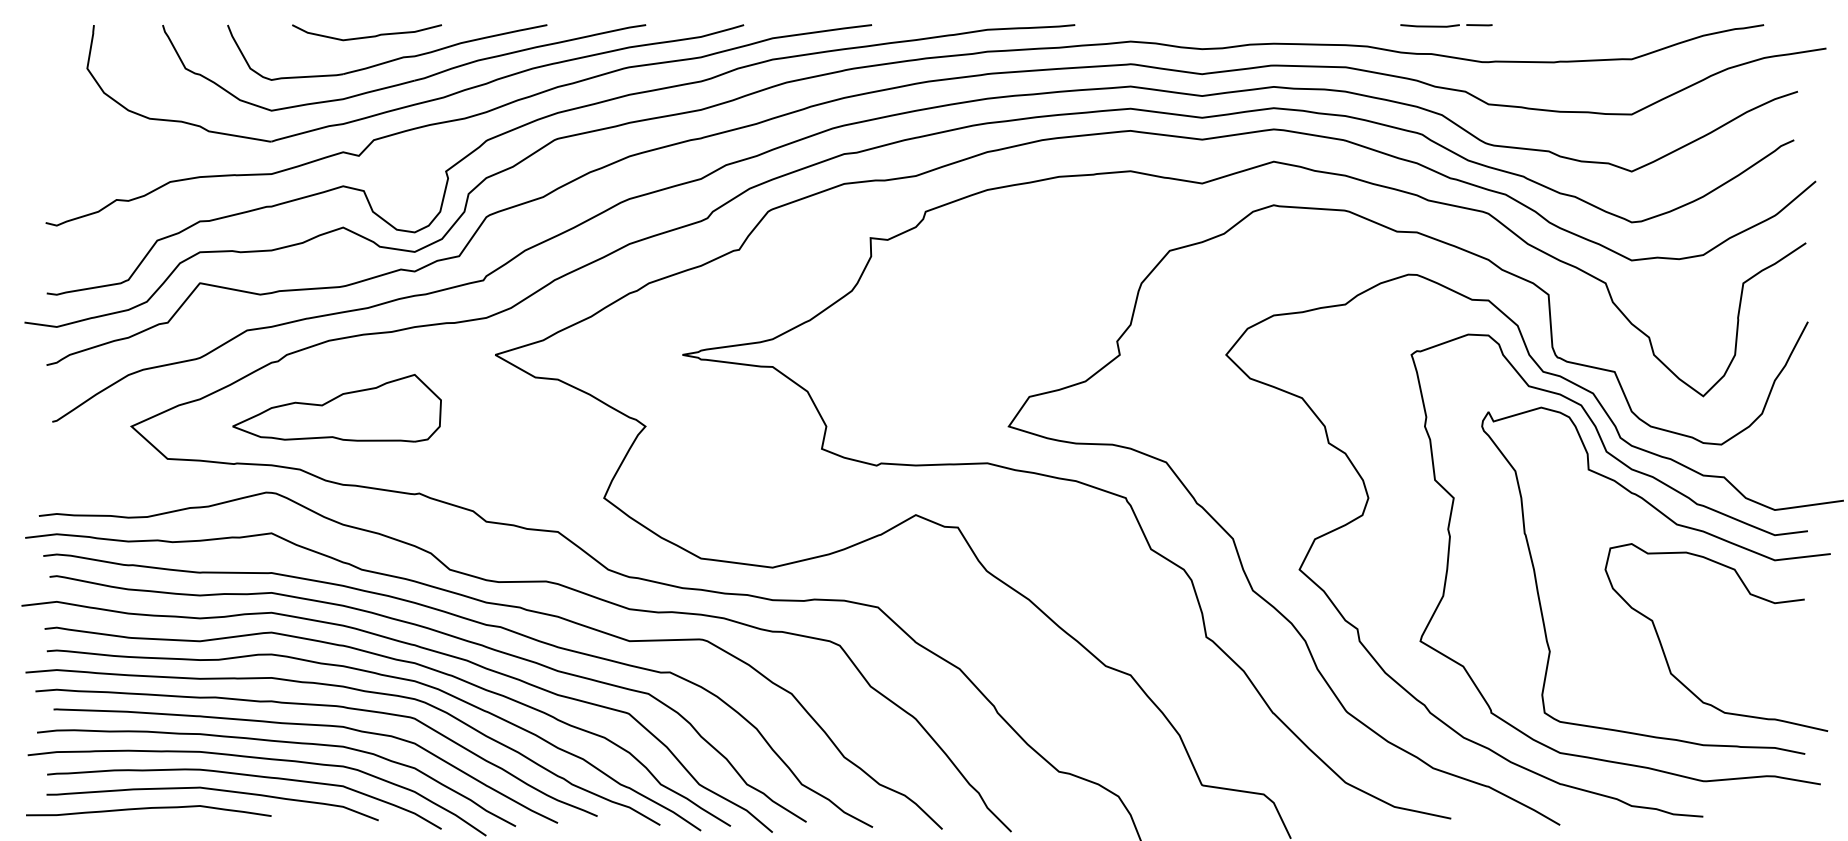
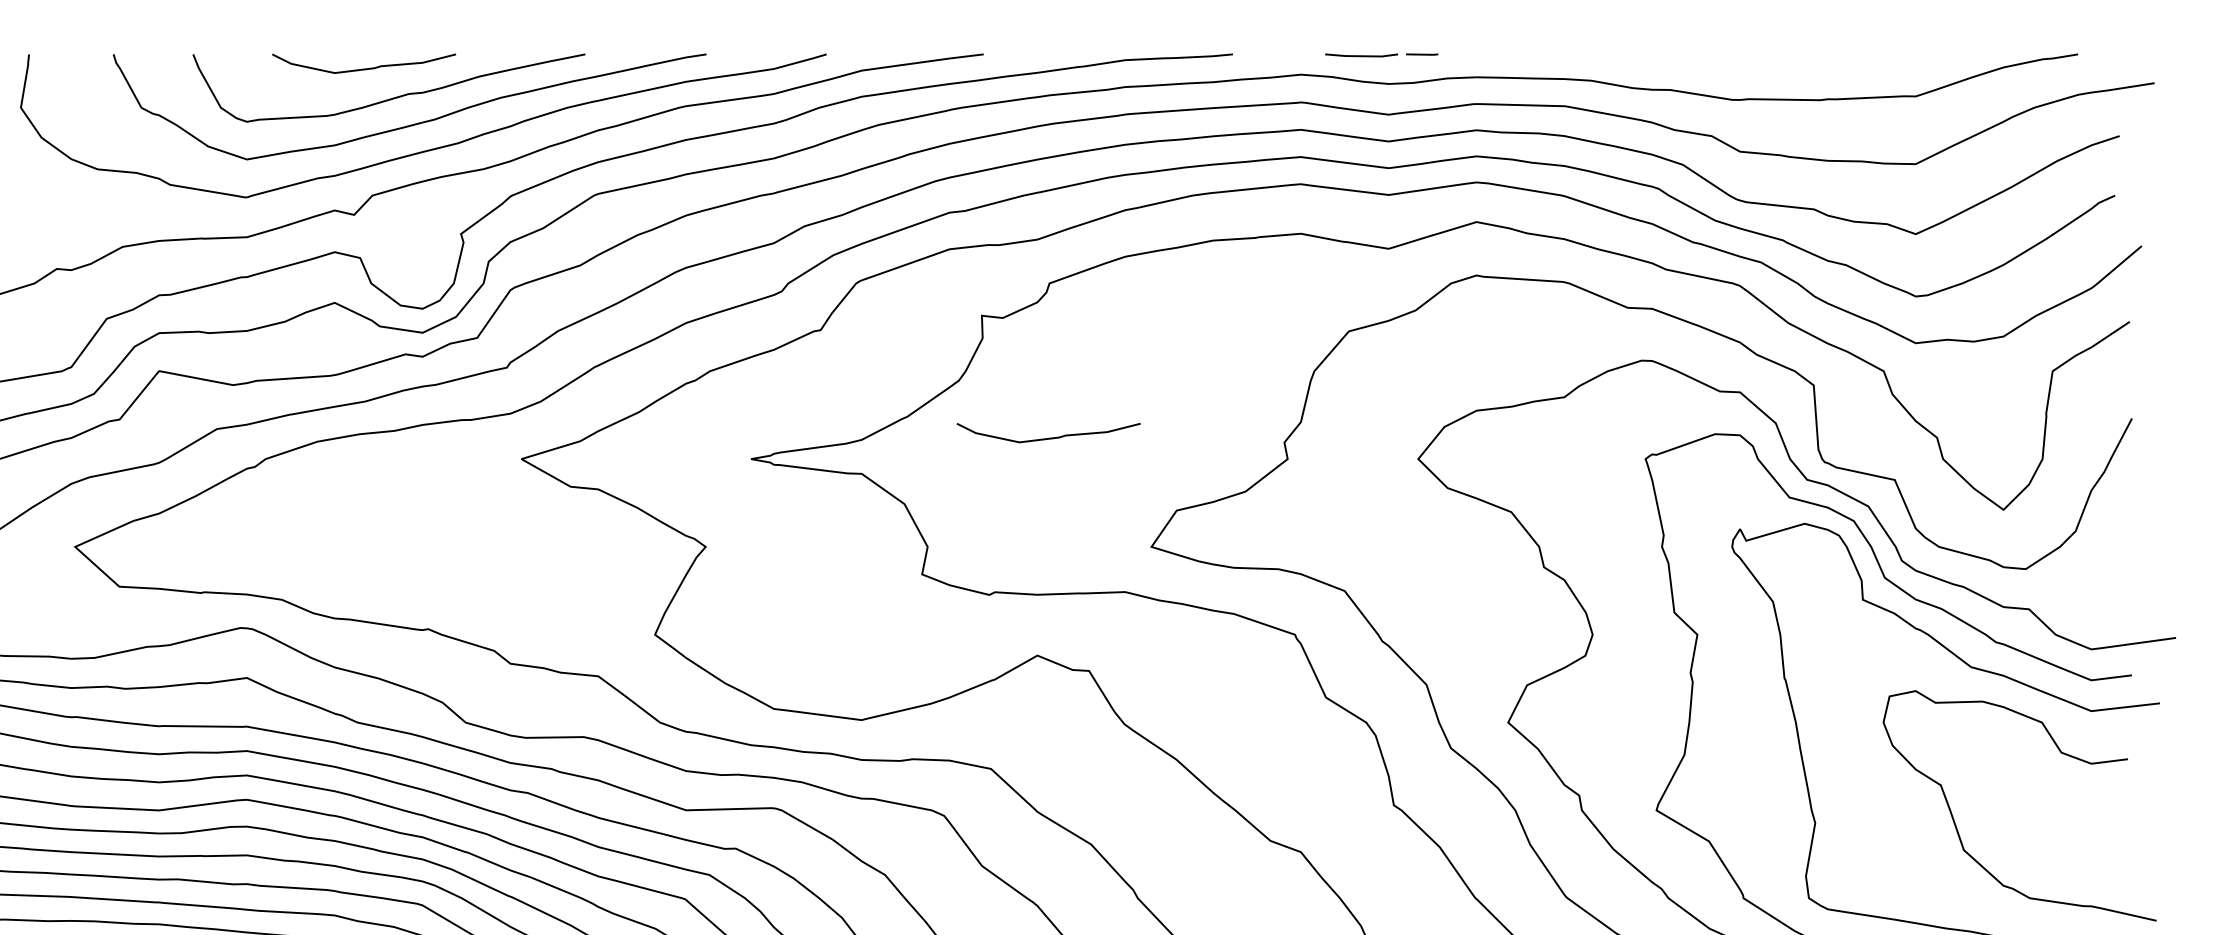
part: (1446, 25) -> (1381, 54), moved
curve: (924, 337) -> (1048, 437), added
part: (336, 408) -> (326, 524), removed

